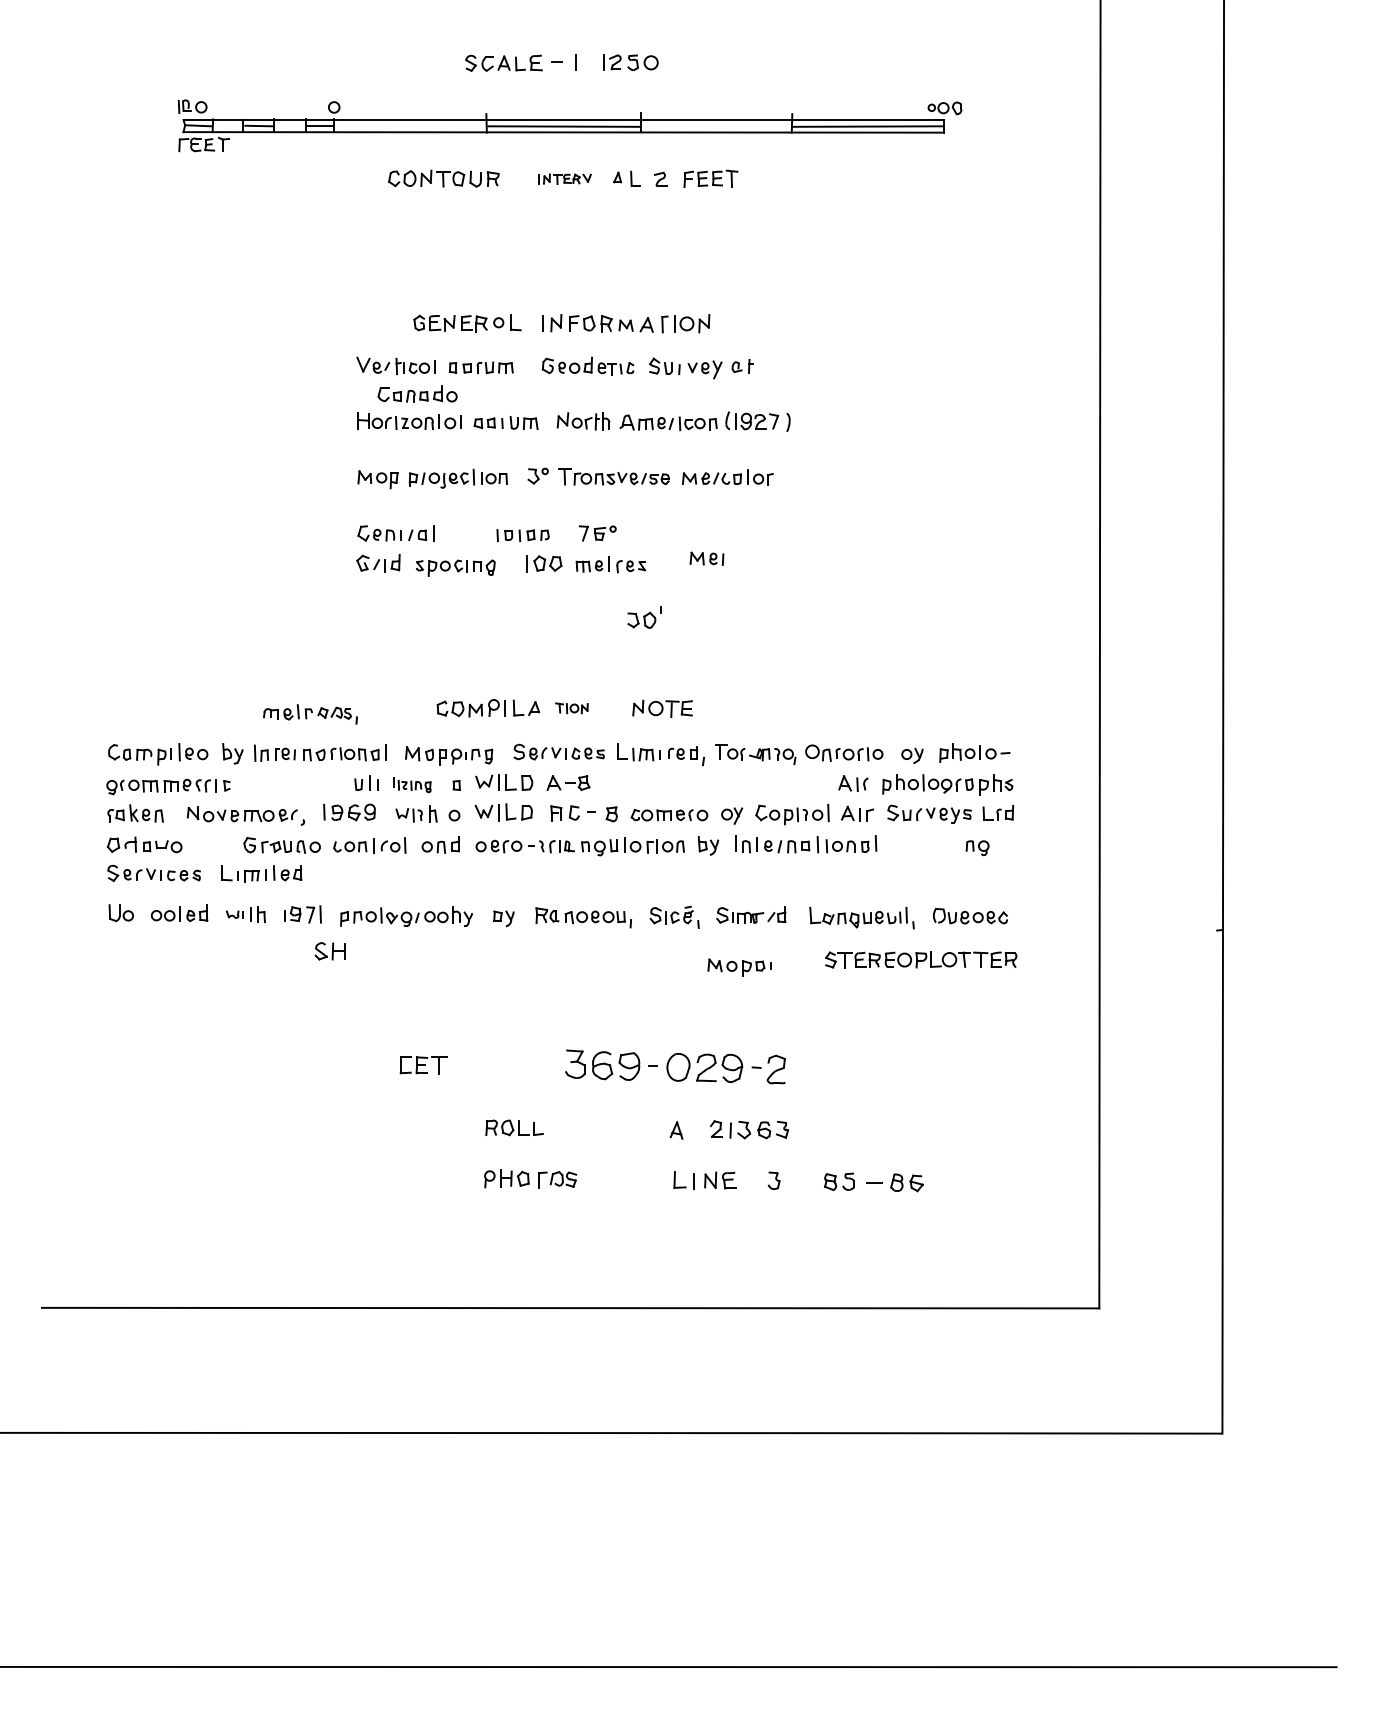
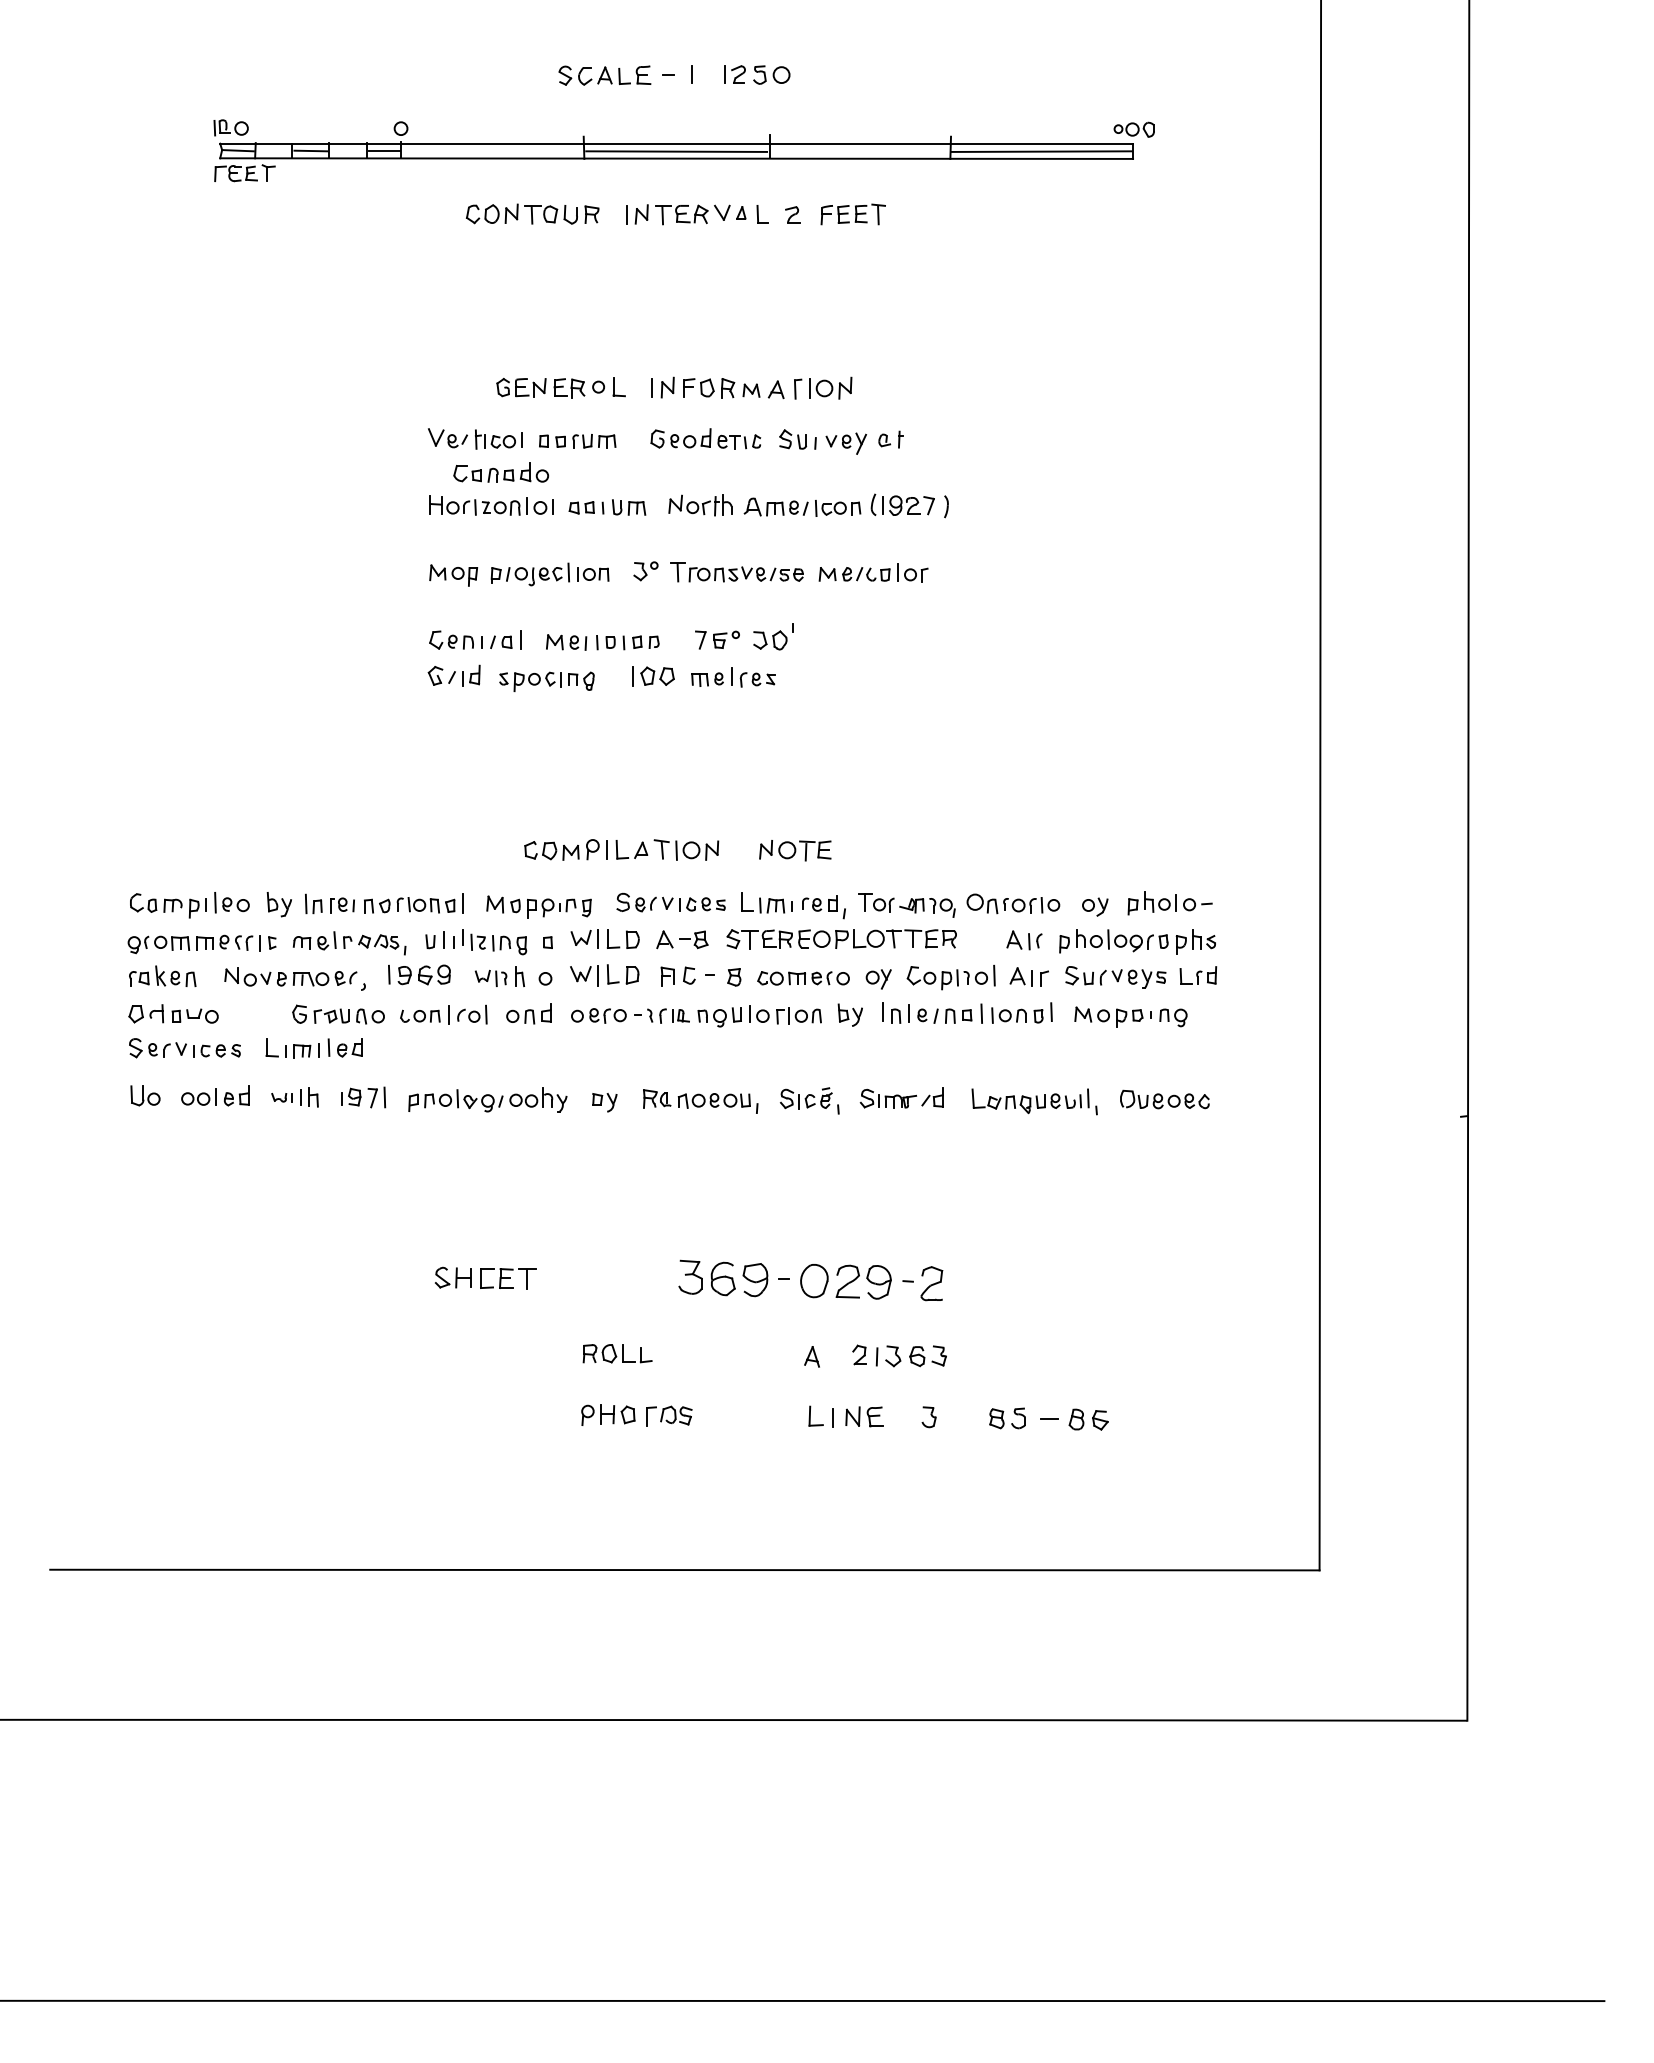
part: (565, 178) -> (678, 214), size x1.67
part: (706, 558) -> (566, 642), moved
part: (644, 617) -> (773, 636), moved
part: (571, 707) -> (686, 849), size x1.67
part: (310, 714) -> (349, 943), moved
part: (412, 785) -> (494, 942), size x1.43
part: (330, 951) -> (453, 1277), moved
part: (920, 960) -> (841, 939), moved
part: (739, 966) -> (1112, 1016), moved

